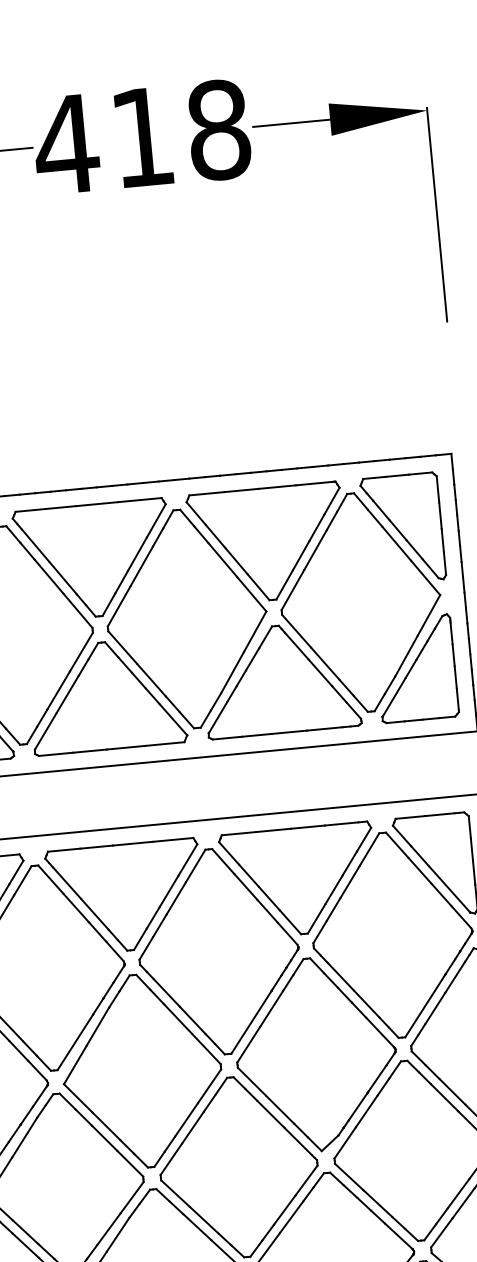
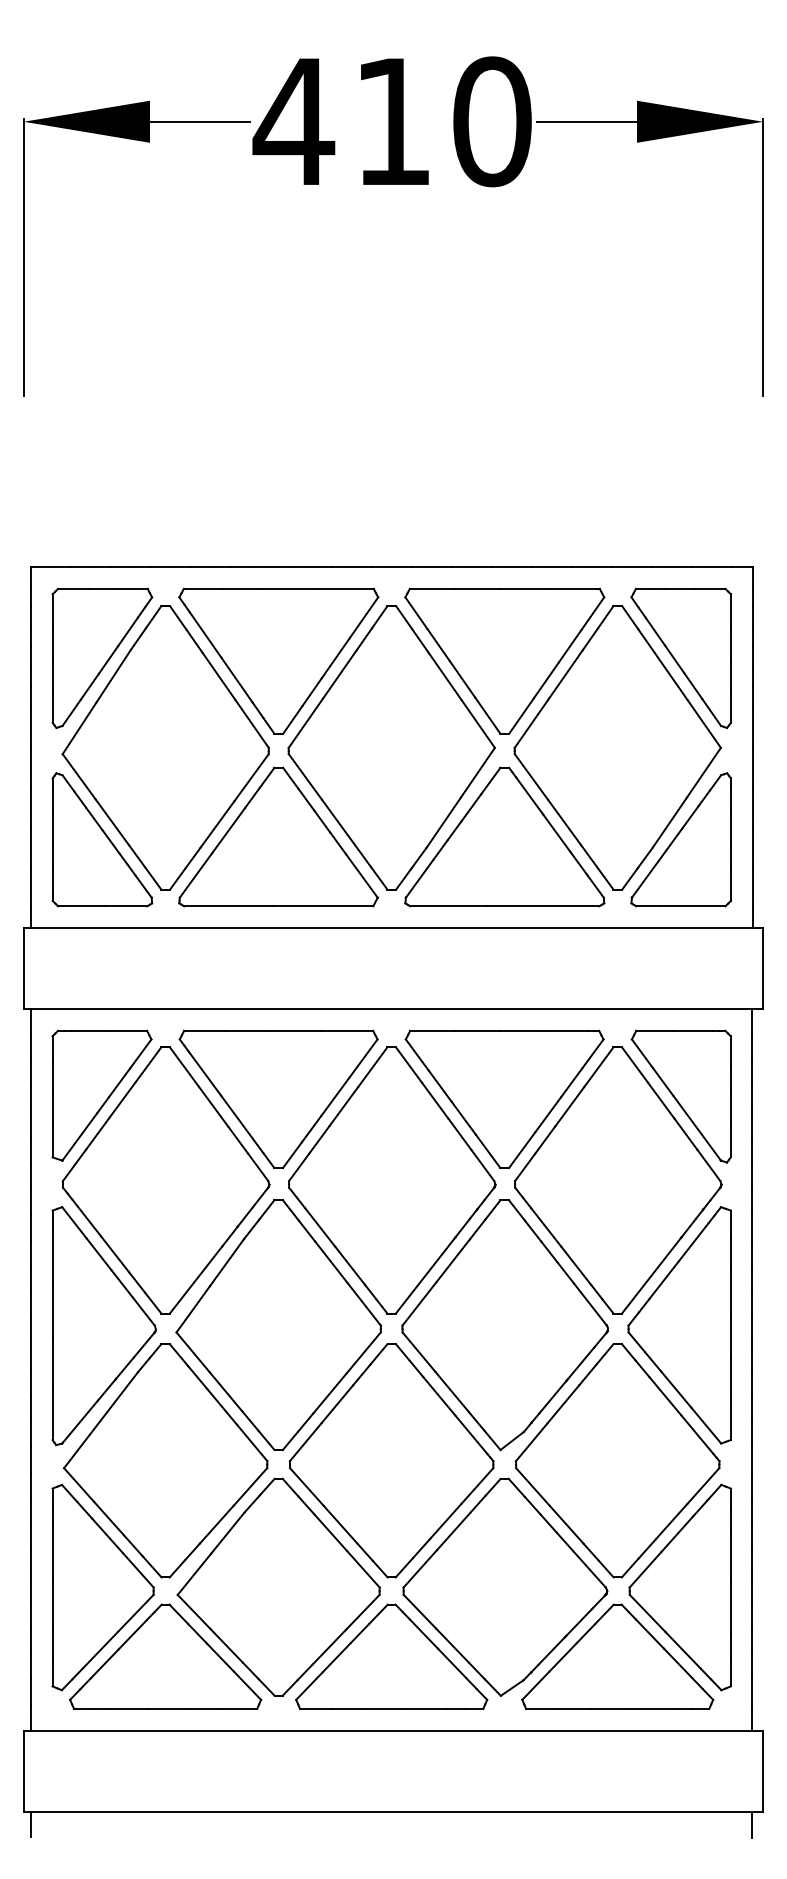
text: (219, 129) -> (492, 121), 418 -> 410

